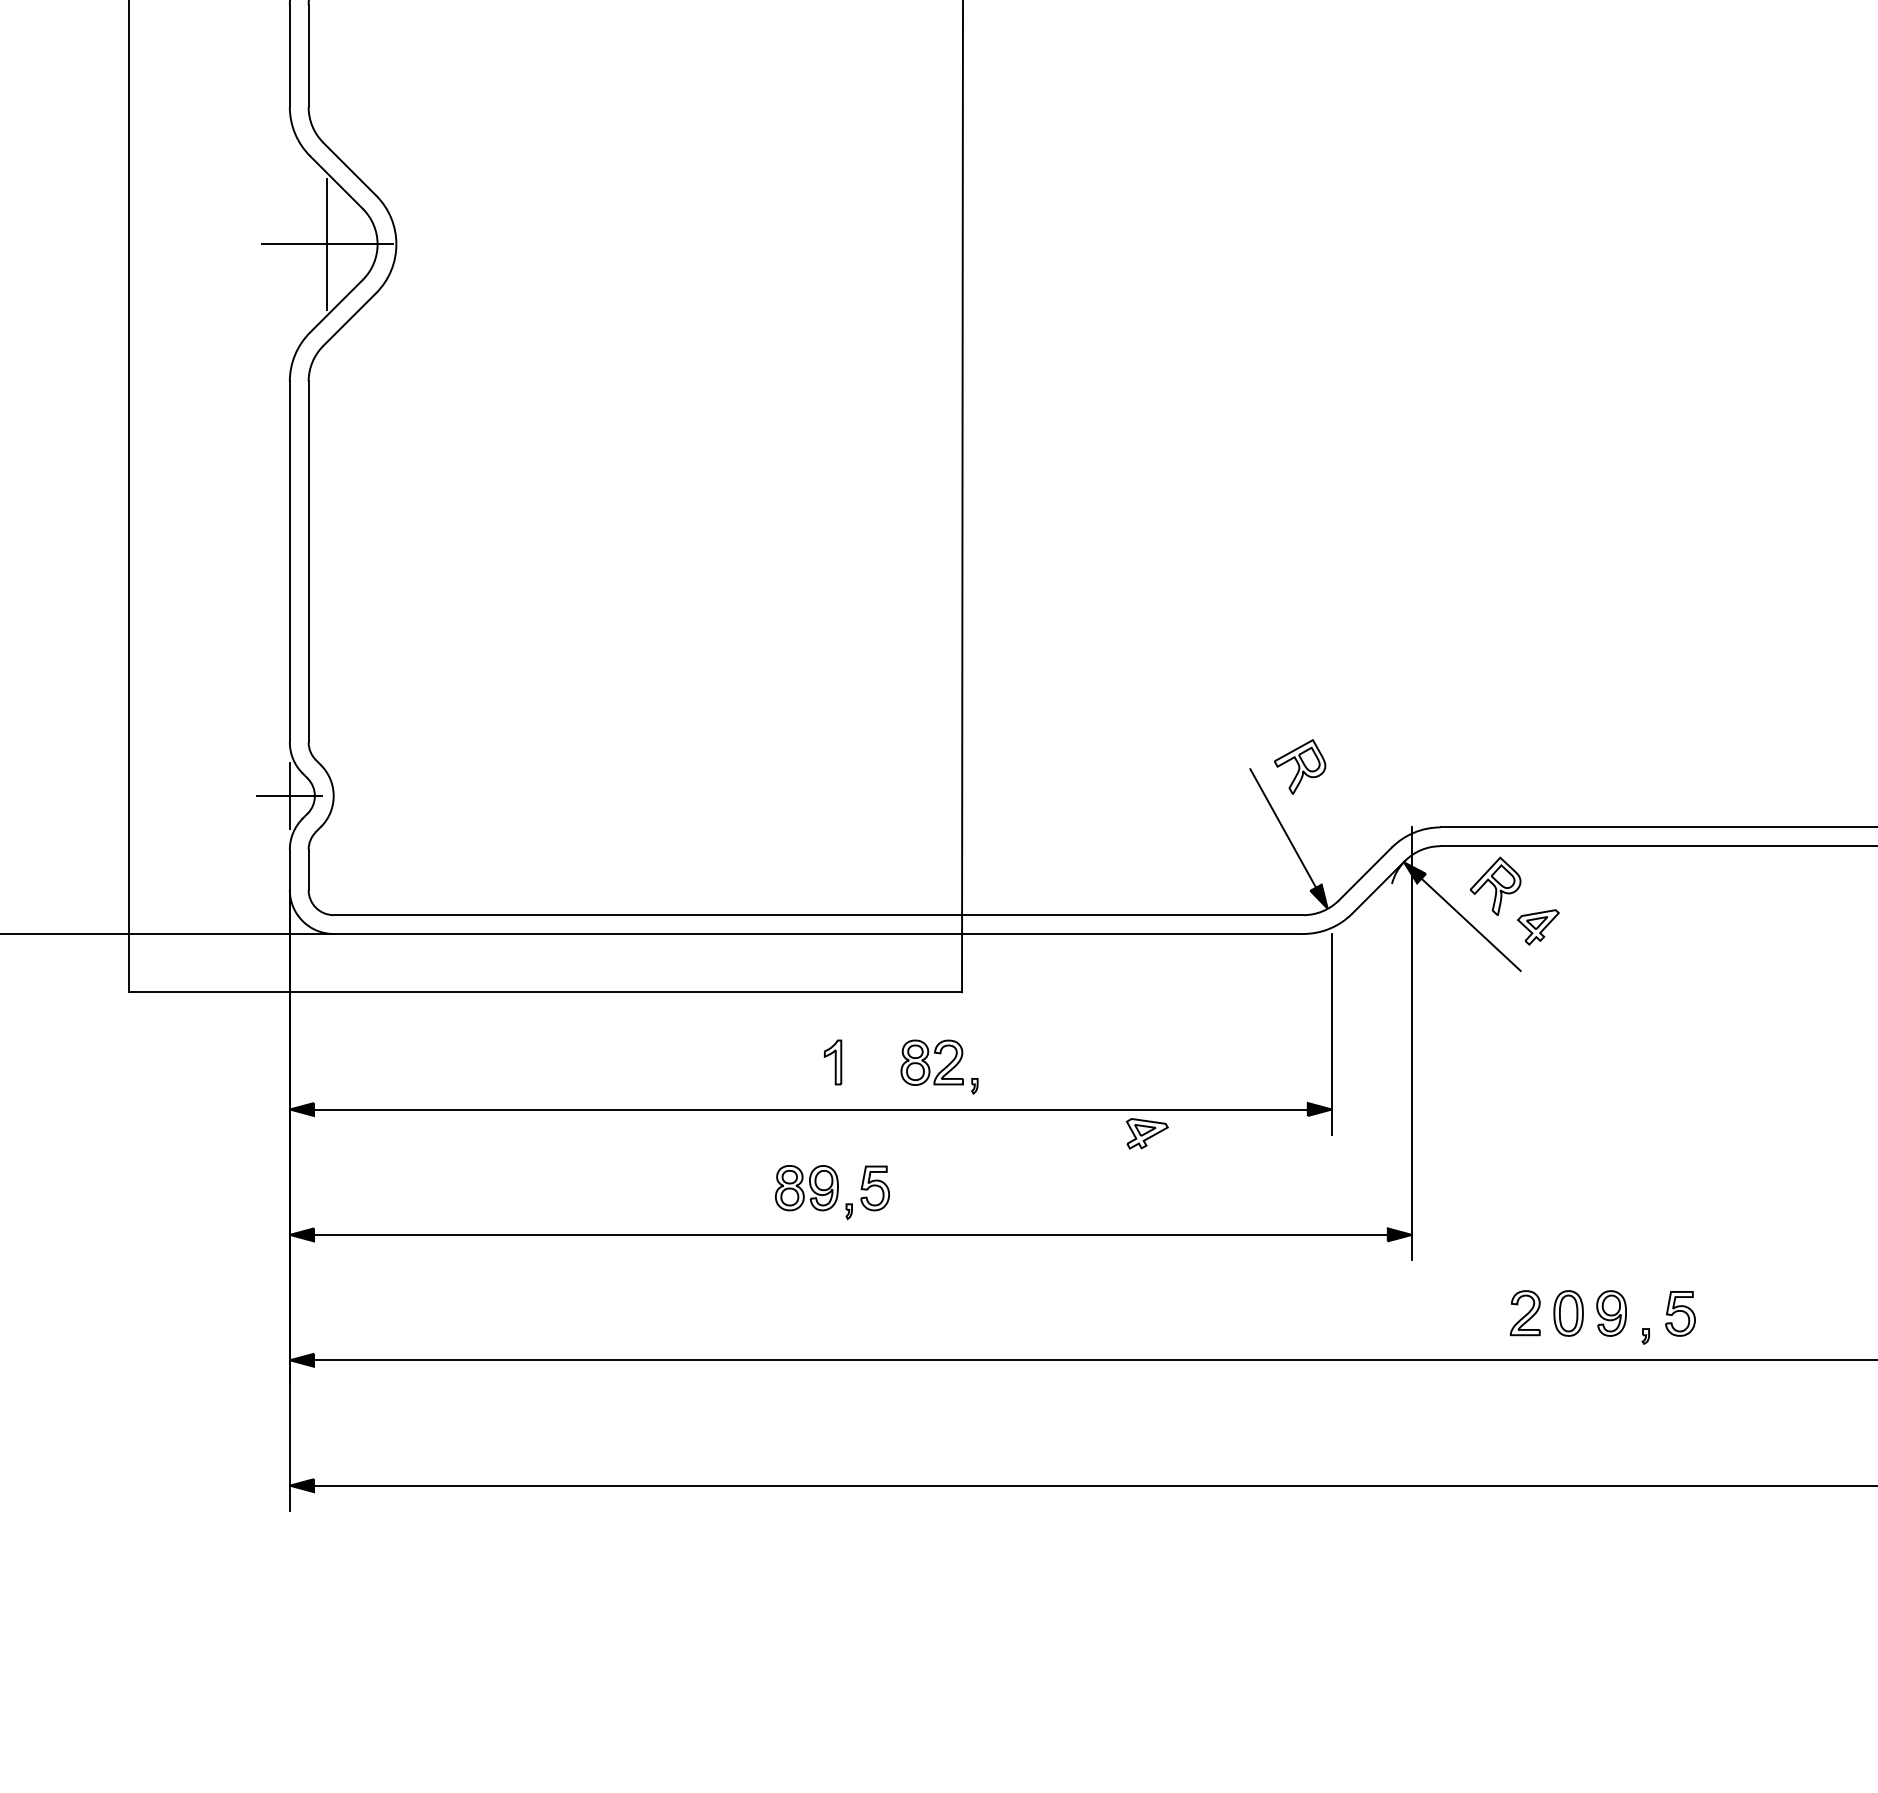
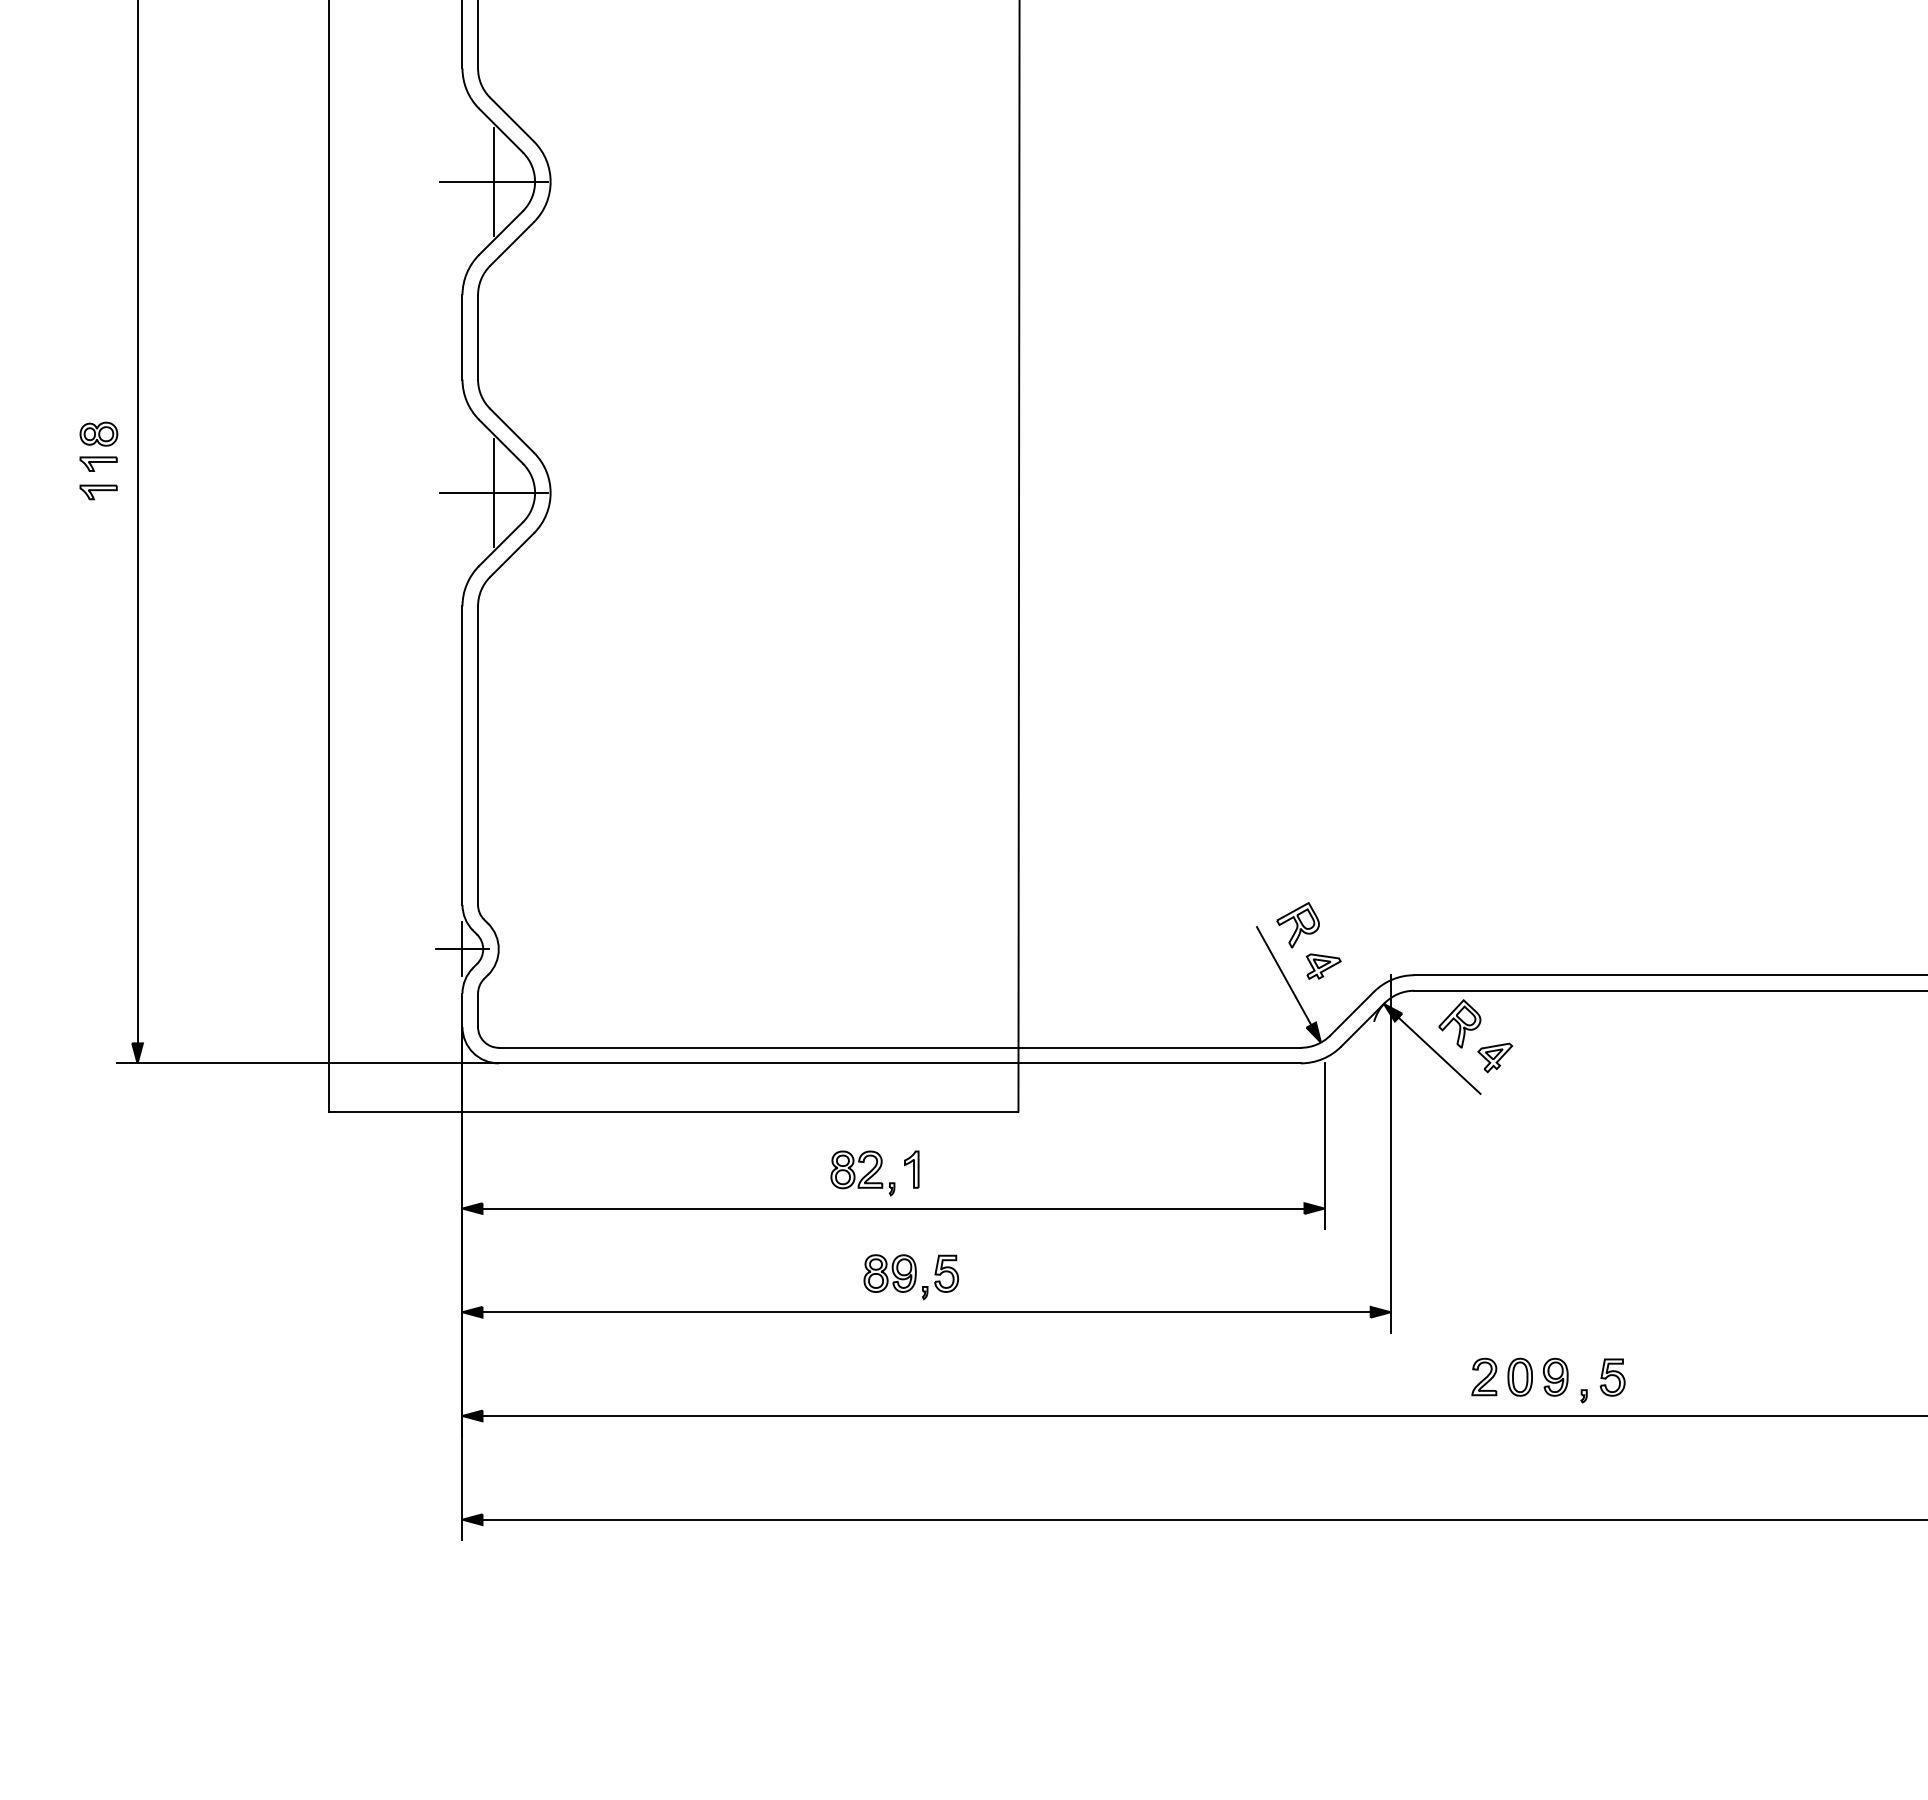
part: (939, 1067) -> (862, 1173), moved
part: (1147, 1133) -> (1323, 966), moved

